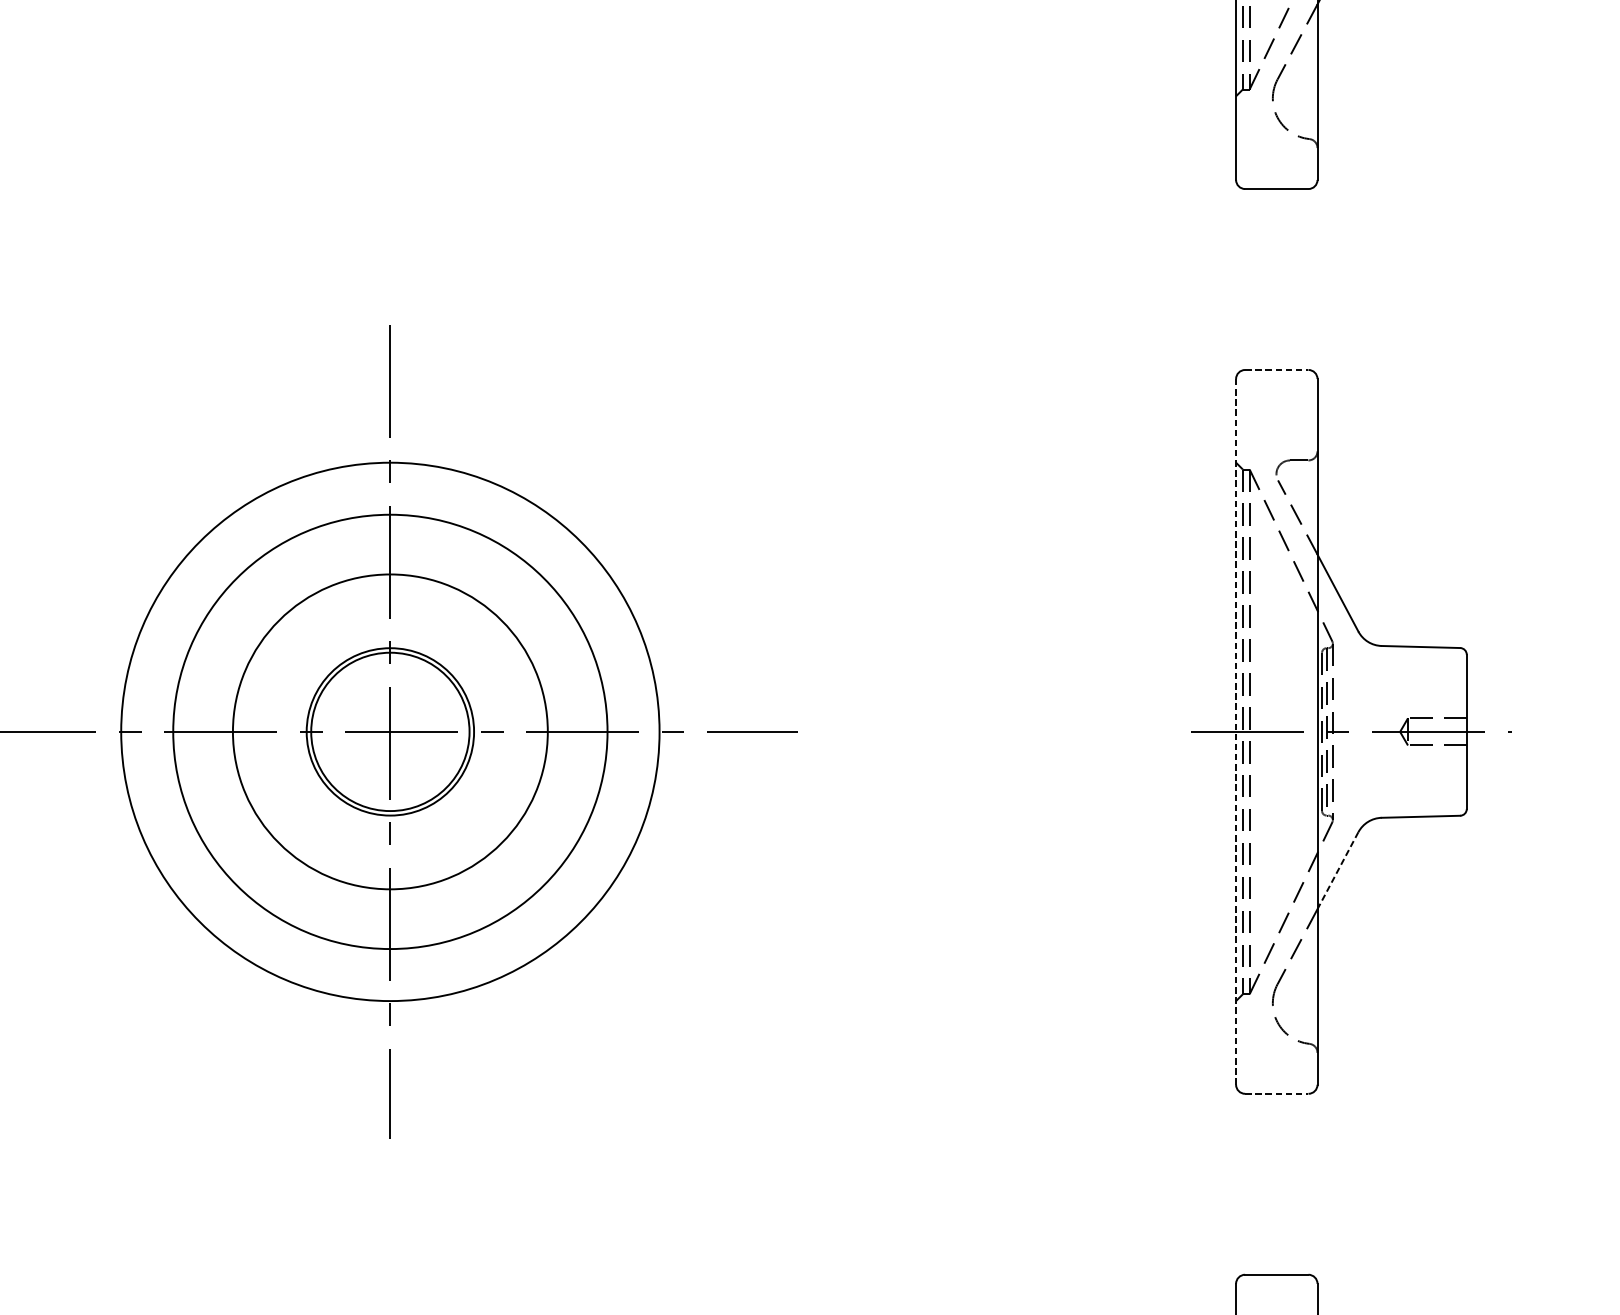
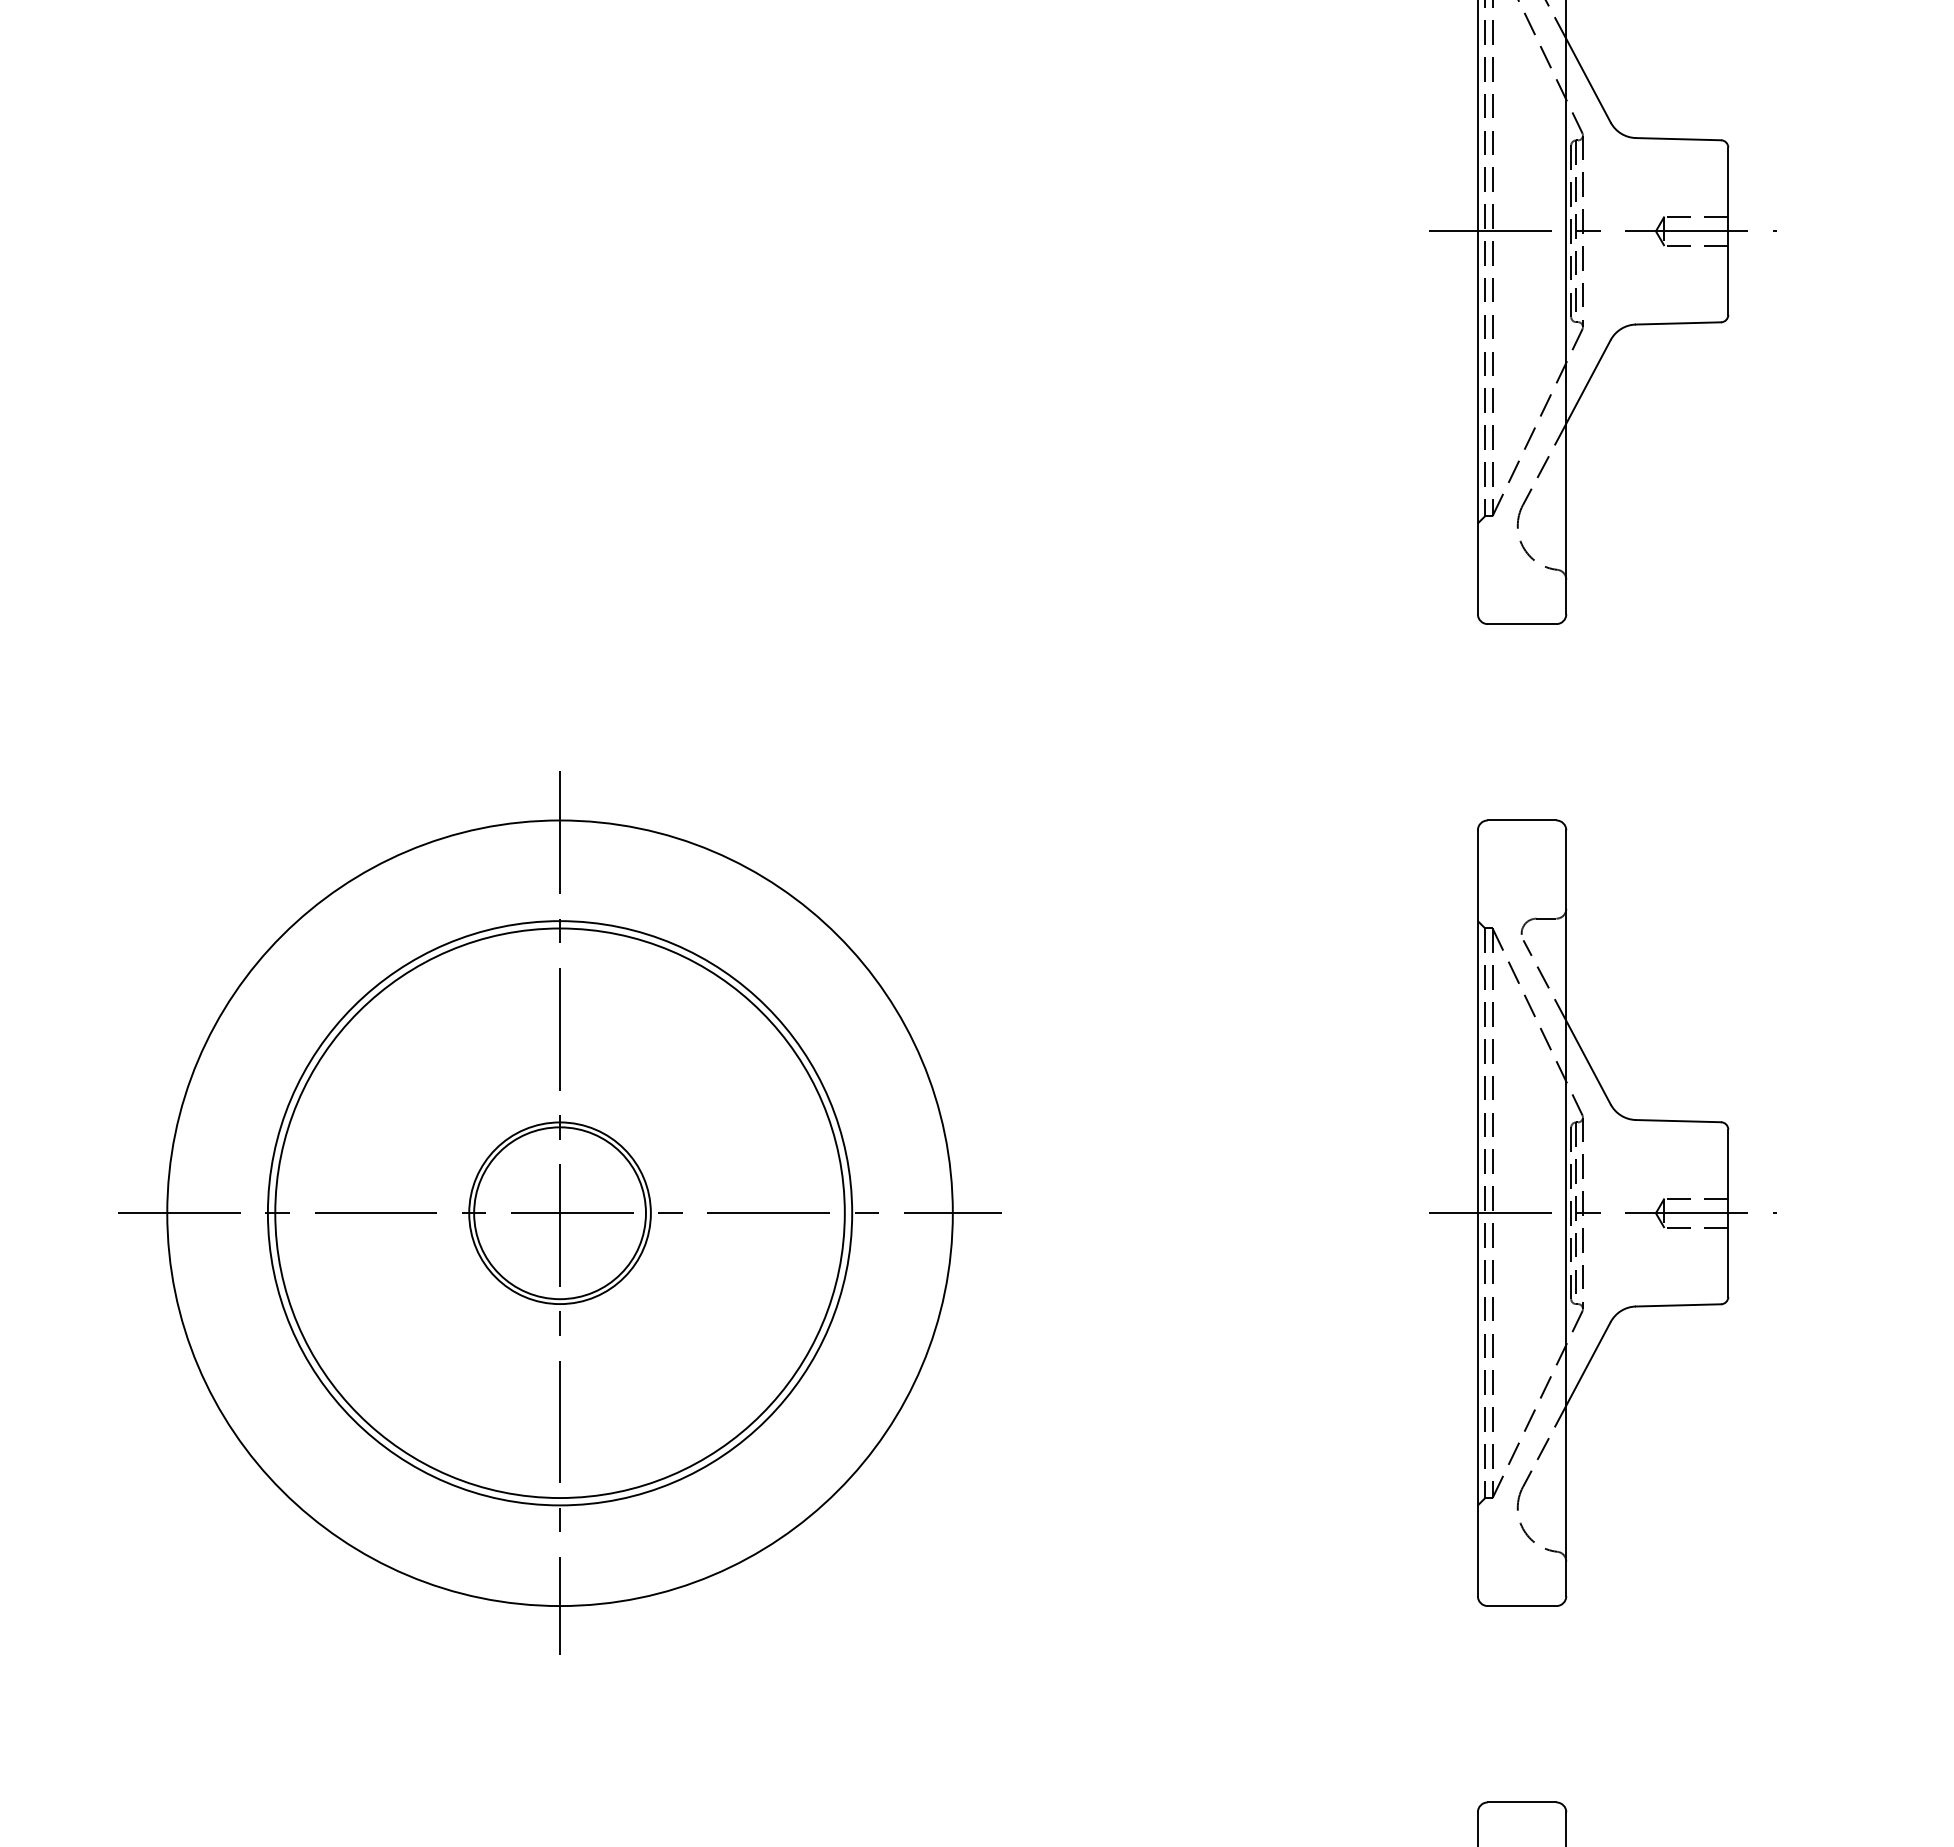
line: (1277, 370) -> (1522, 820), dashed -> solid
circle: (389, 732) -> (559, 1213), size x1.67
circle: (389, 732) -> (559, 1213), size x1.67
line: (1235, 732) -> (1477, 1213), dashed -> solid
line: (1337, 871) -> (1588, 1364), dashed -> solid
line: (1277, 1094) -> (1522, 1606), dashed -> solid

